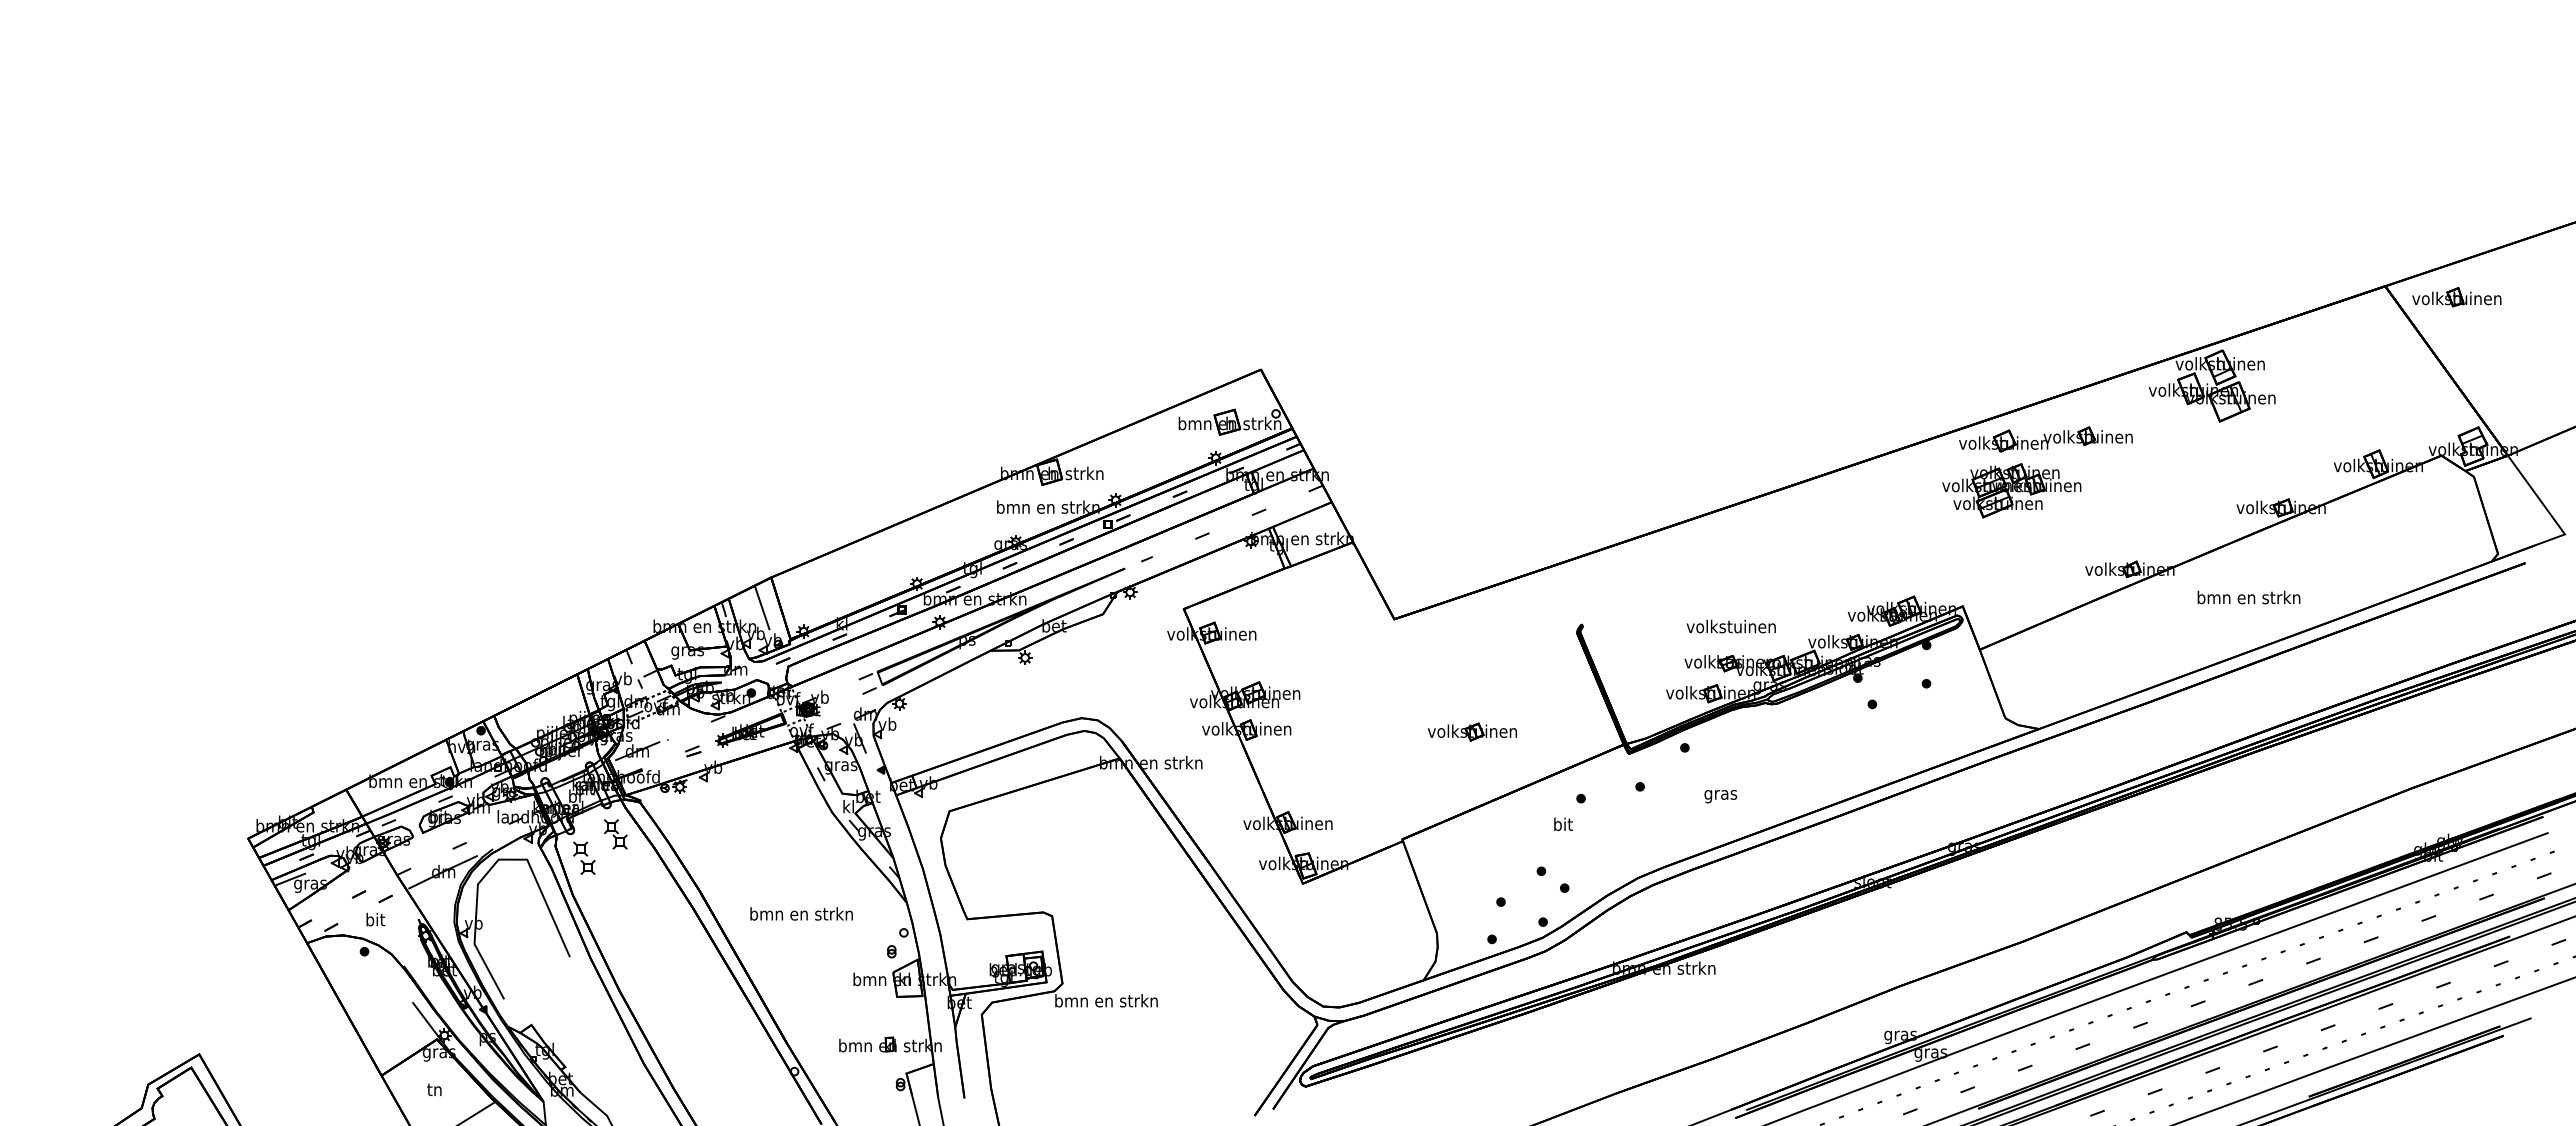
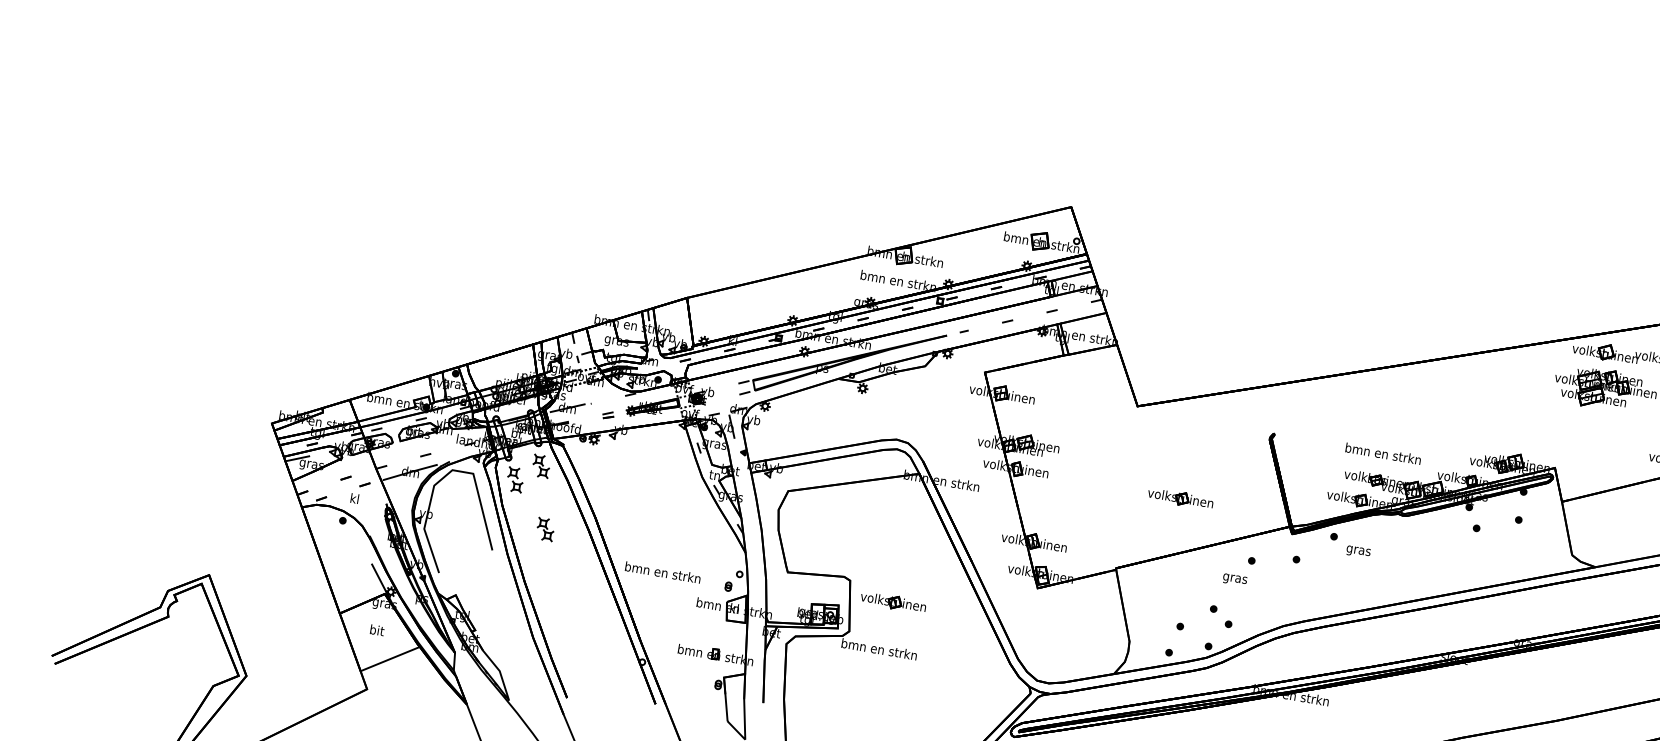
line: (761, 607) -> (676, 318), removed
text: (1731, 626) -> (1383, 453), volkstuinen -> bmn en strkn
text: (1720, 796) -> (1358, 551), moved
text: (848, 806) -> (714, 475), kl -> tn
text: (1562, 825) -> (1234, 578), bit -> gras
text: (801, 913) -> (662, 572), moved
part: (635, 917) -> (545, 529), added
text: (375, 919) -> (354, 498), bit -> kl
part: (1113, 934) -> (892, 601), added
text: (435, 1089) -> (377, 630), tn -> bit

